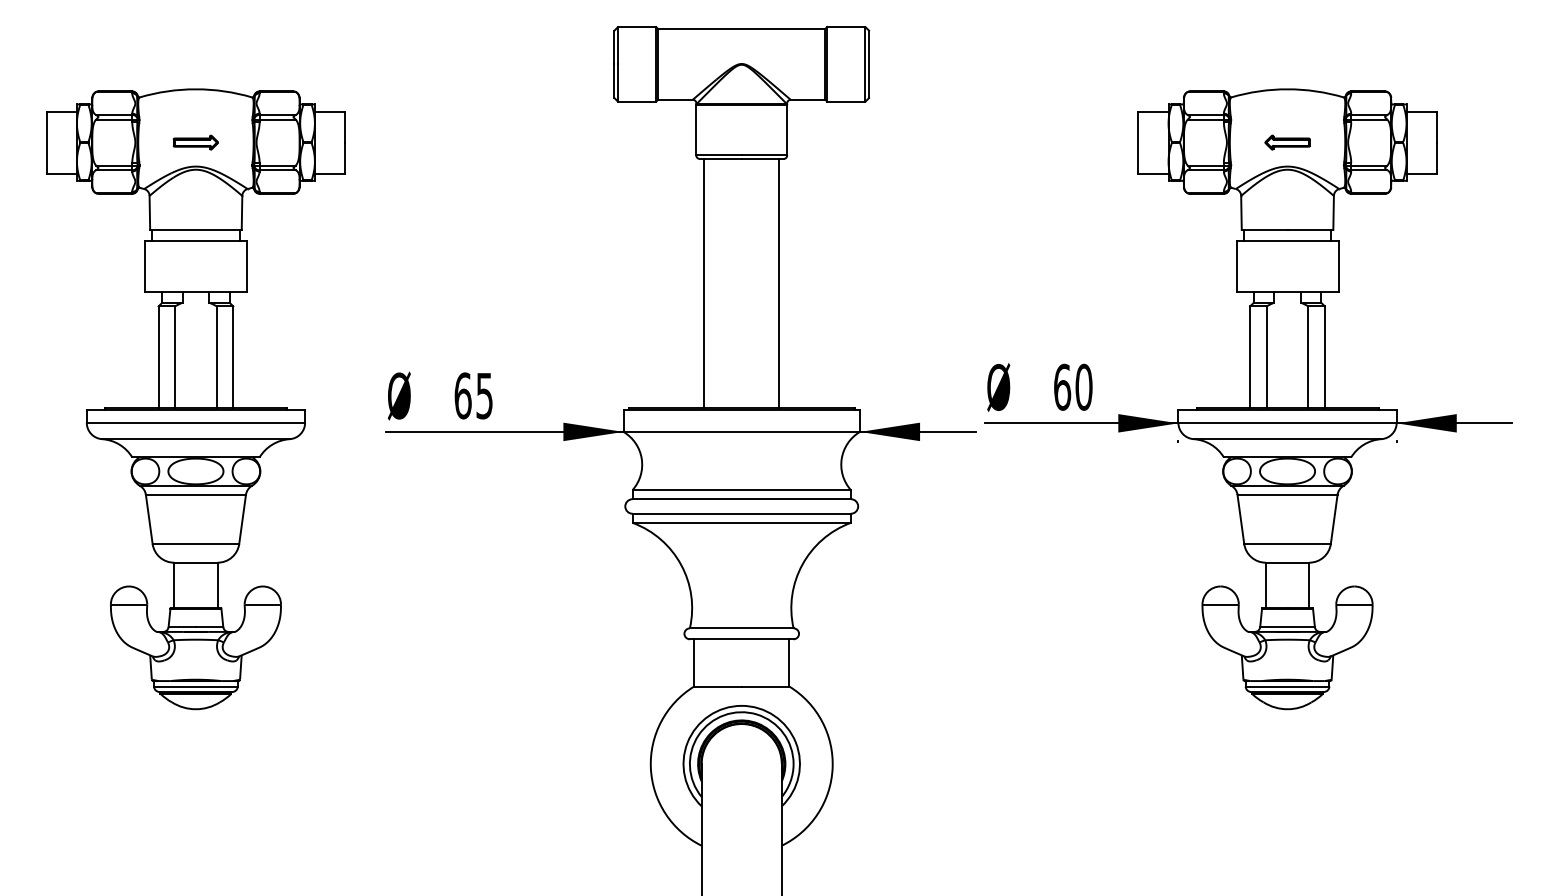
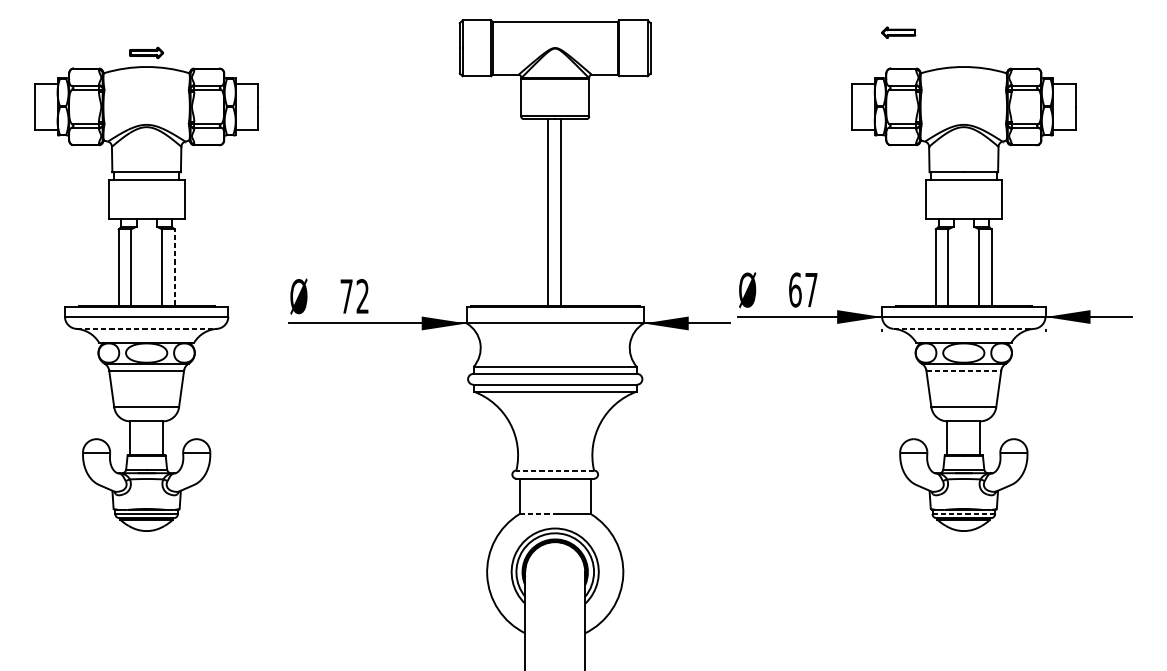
part: (195, 142) -> (146, 52), moved
part: (1287, 142) -> (898, 32), moved
line: (704, 283) -> (548, 212), moved
line: (779, 283) -> (561, 212), moved
line: (233, 357) -> (174, 267), solid -> dashed
text: (1083, 386) -> (811, 289), 60 -> 67
text: (473, 395) -> (354, 296), 65 -> 72
line: (195, 439) -> (146, 329), solid -> dashed
line: (1287, 439) -> (963, 329), solid -> dashed
line: (1288, 494) -> (964, 370), solid -> dashed
line: (741, 628) -> (555, 470), solid -> dashed
line: (717, 686) -> (537, 514), solid -> dashed
line: (1287, 686) -> (963, 514), solid -> dashed

